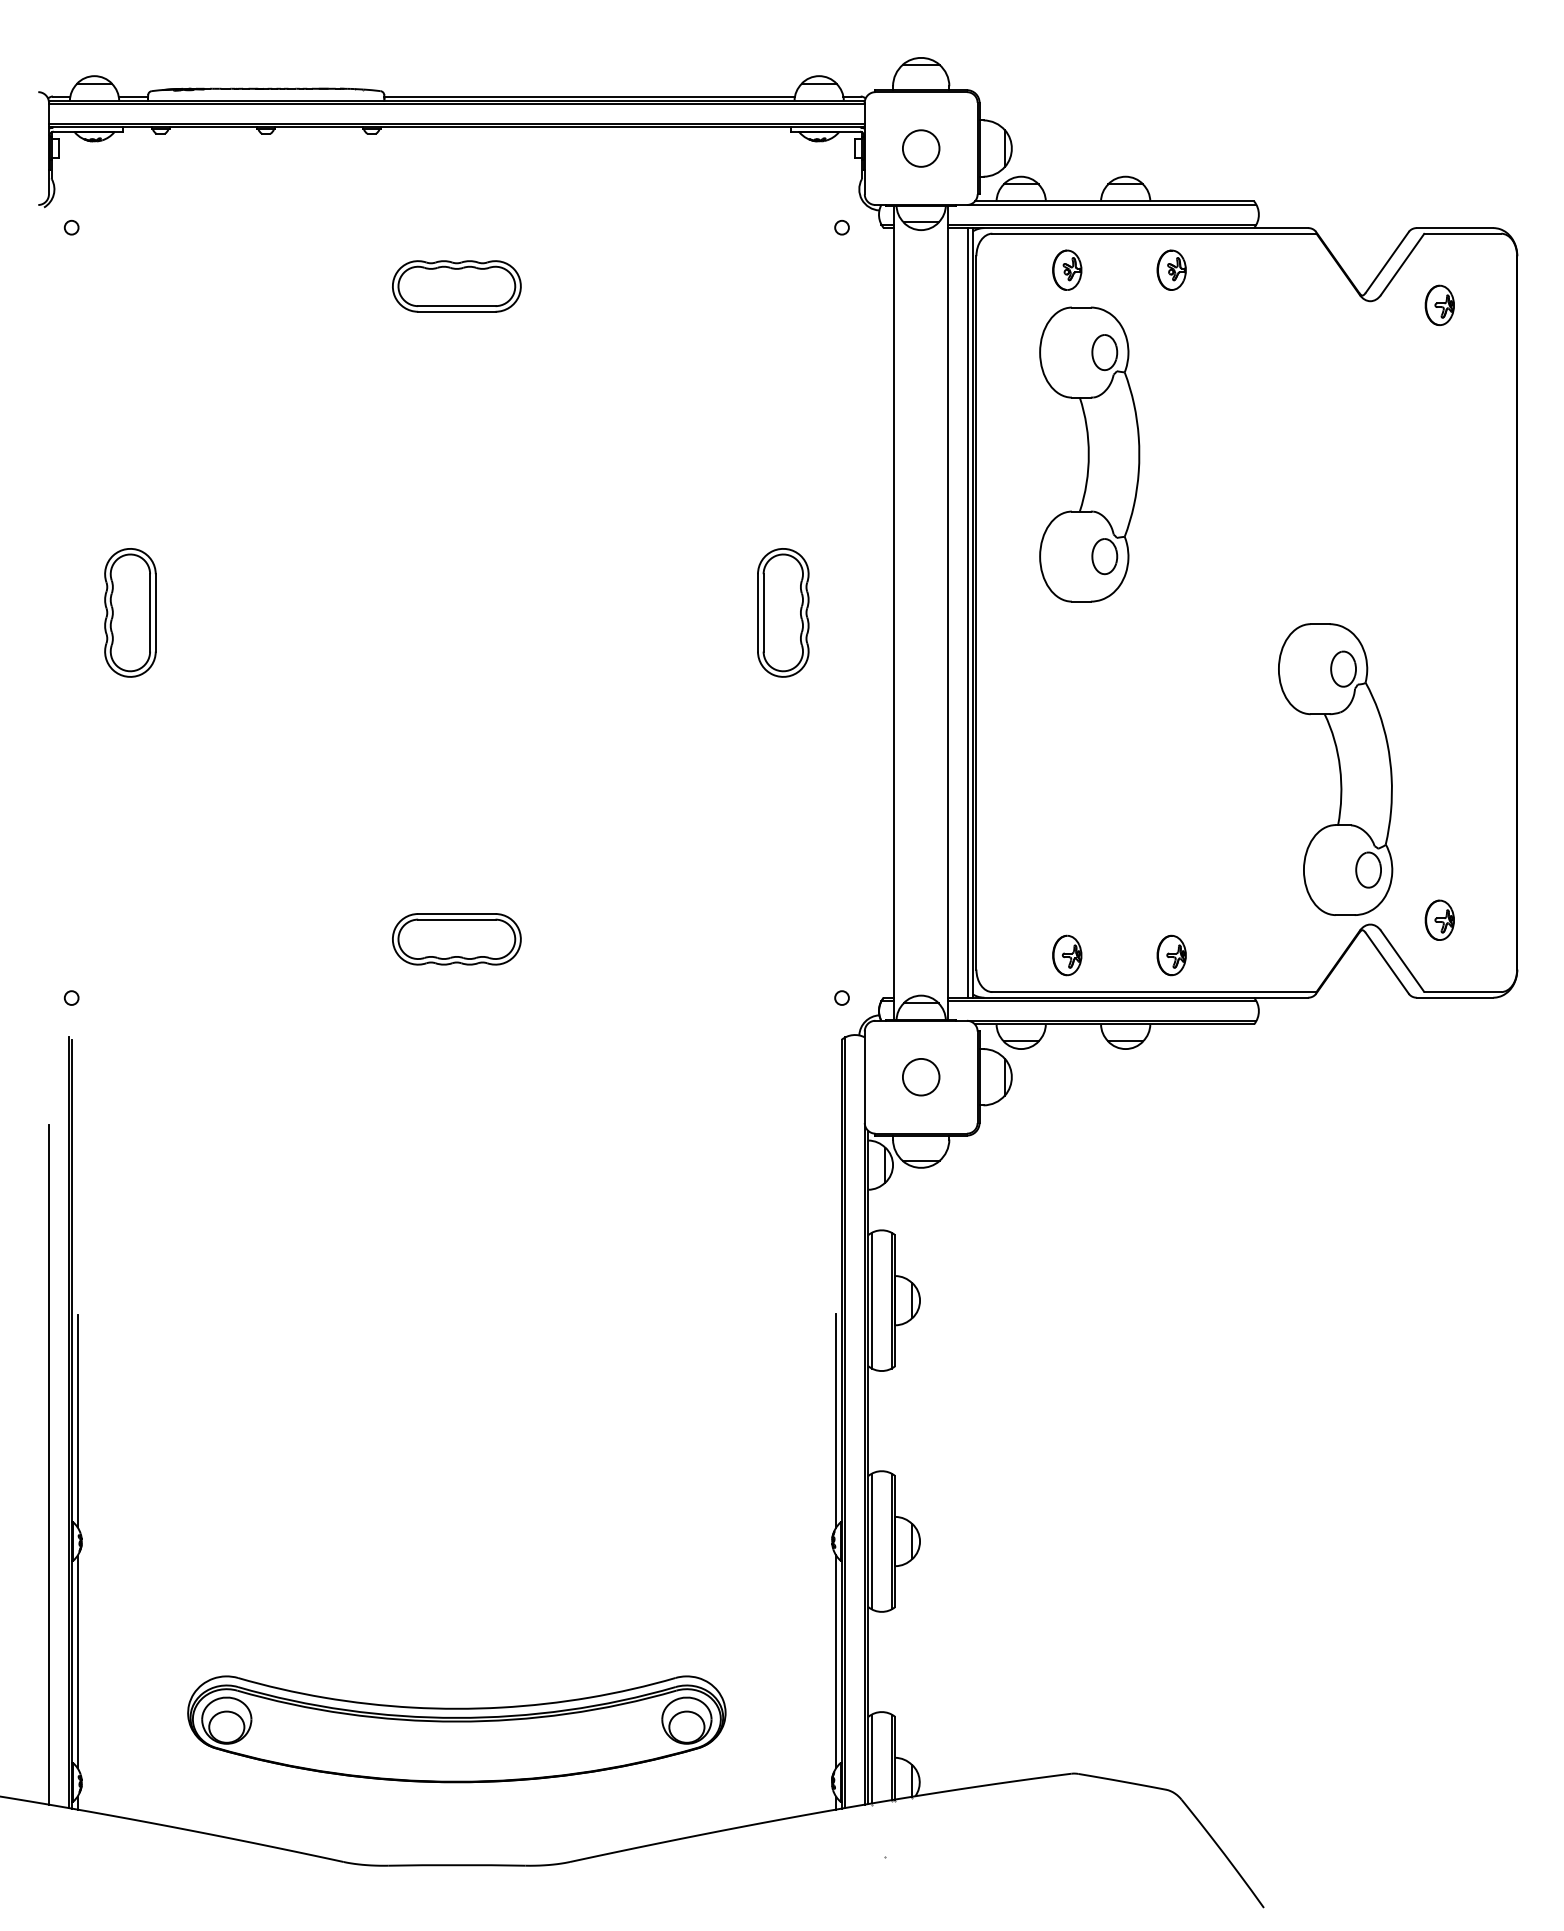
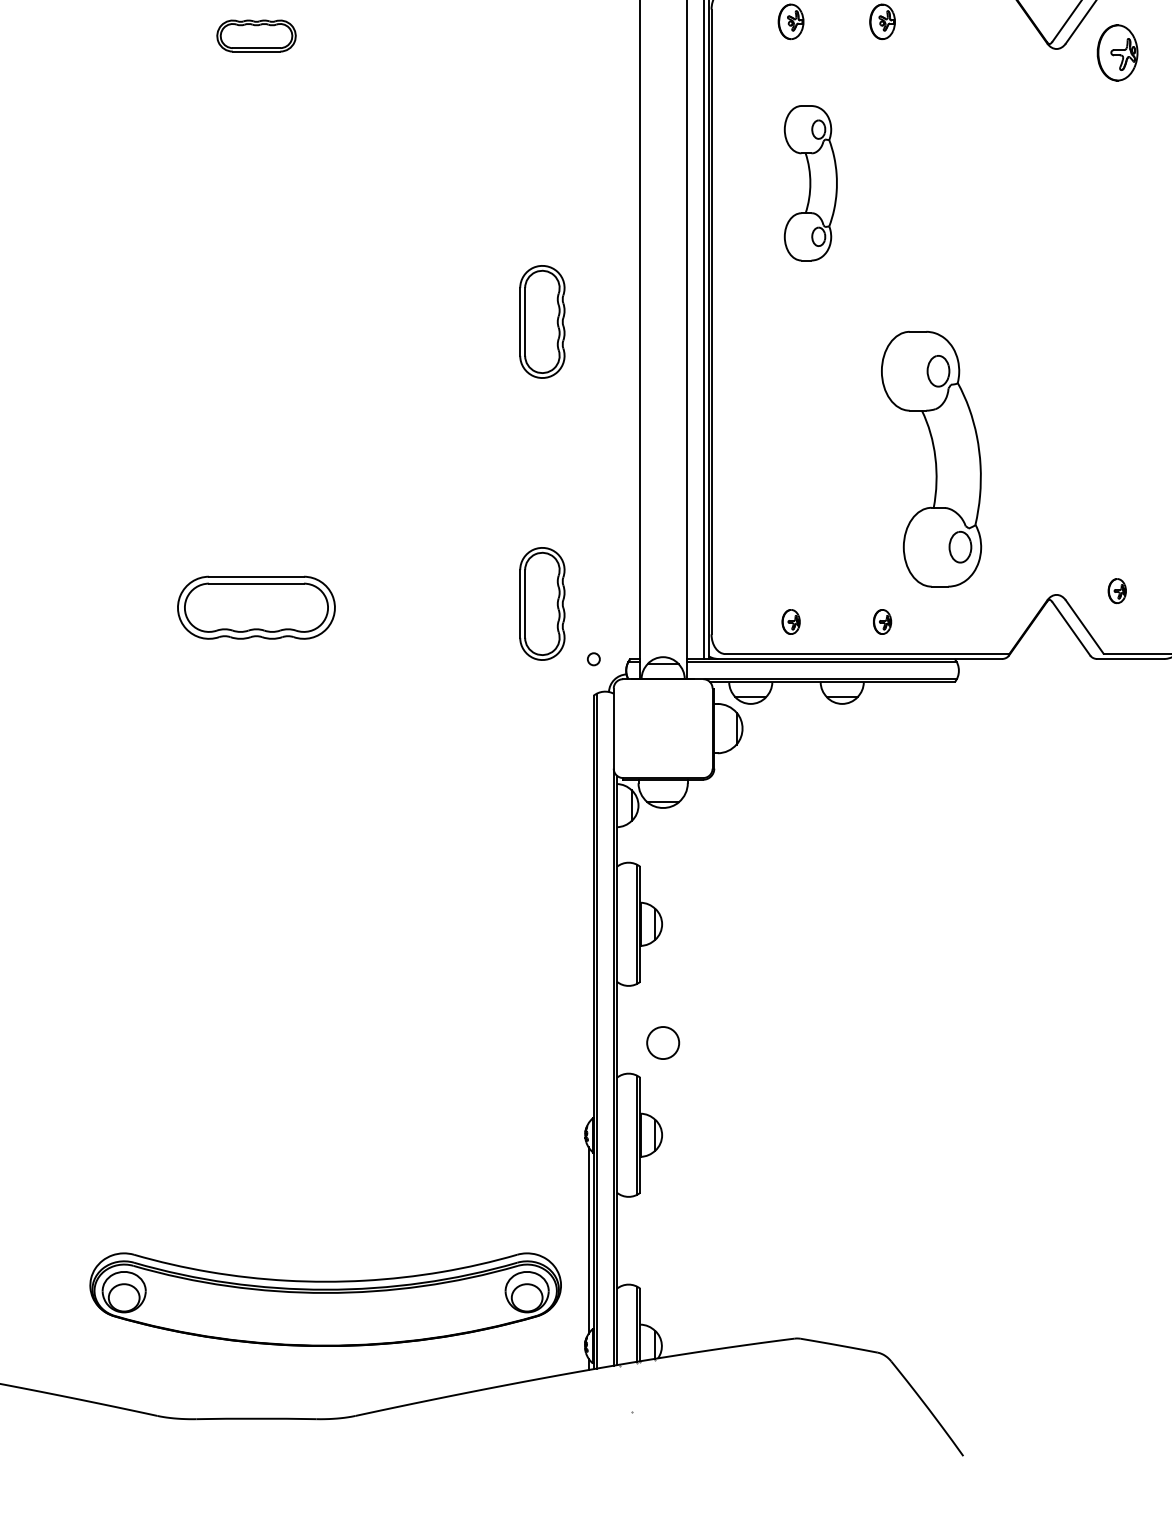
part: (456, 286) -> (256, 36), size x0.7
part: (1439, 304) -> (1117, 51), size x1.6
part: (1089, 454) -> (810, 183), size x0.6
part: (1335, 769) -> (931, 459), moved
part: (1439, 919) -> (1117, 590), size x0.7
part: (783, 934) -> (542, 603), added
part: (456, 939) -> (256, 607), size x1.4
part: (1067, 955) -> (791, 622), size x0.7
part: (1171, 955) -> (882, 622), size x0.7
circle: (921, 1077) -> (663, 1043), moved
line: (871, 1300) -> (619, 924), removed
line: (836, 1420) -> (588, 1029), removed
line: (871, 1541) -> (619, 1135), removed
part: (456, 1729) -> (325, 1299), moved
line: (871, 1758) -> (619, 1325), removed

